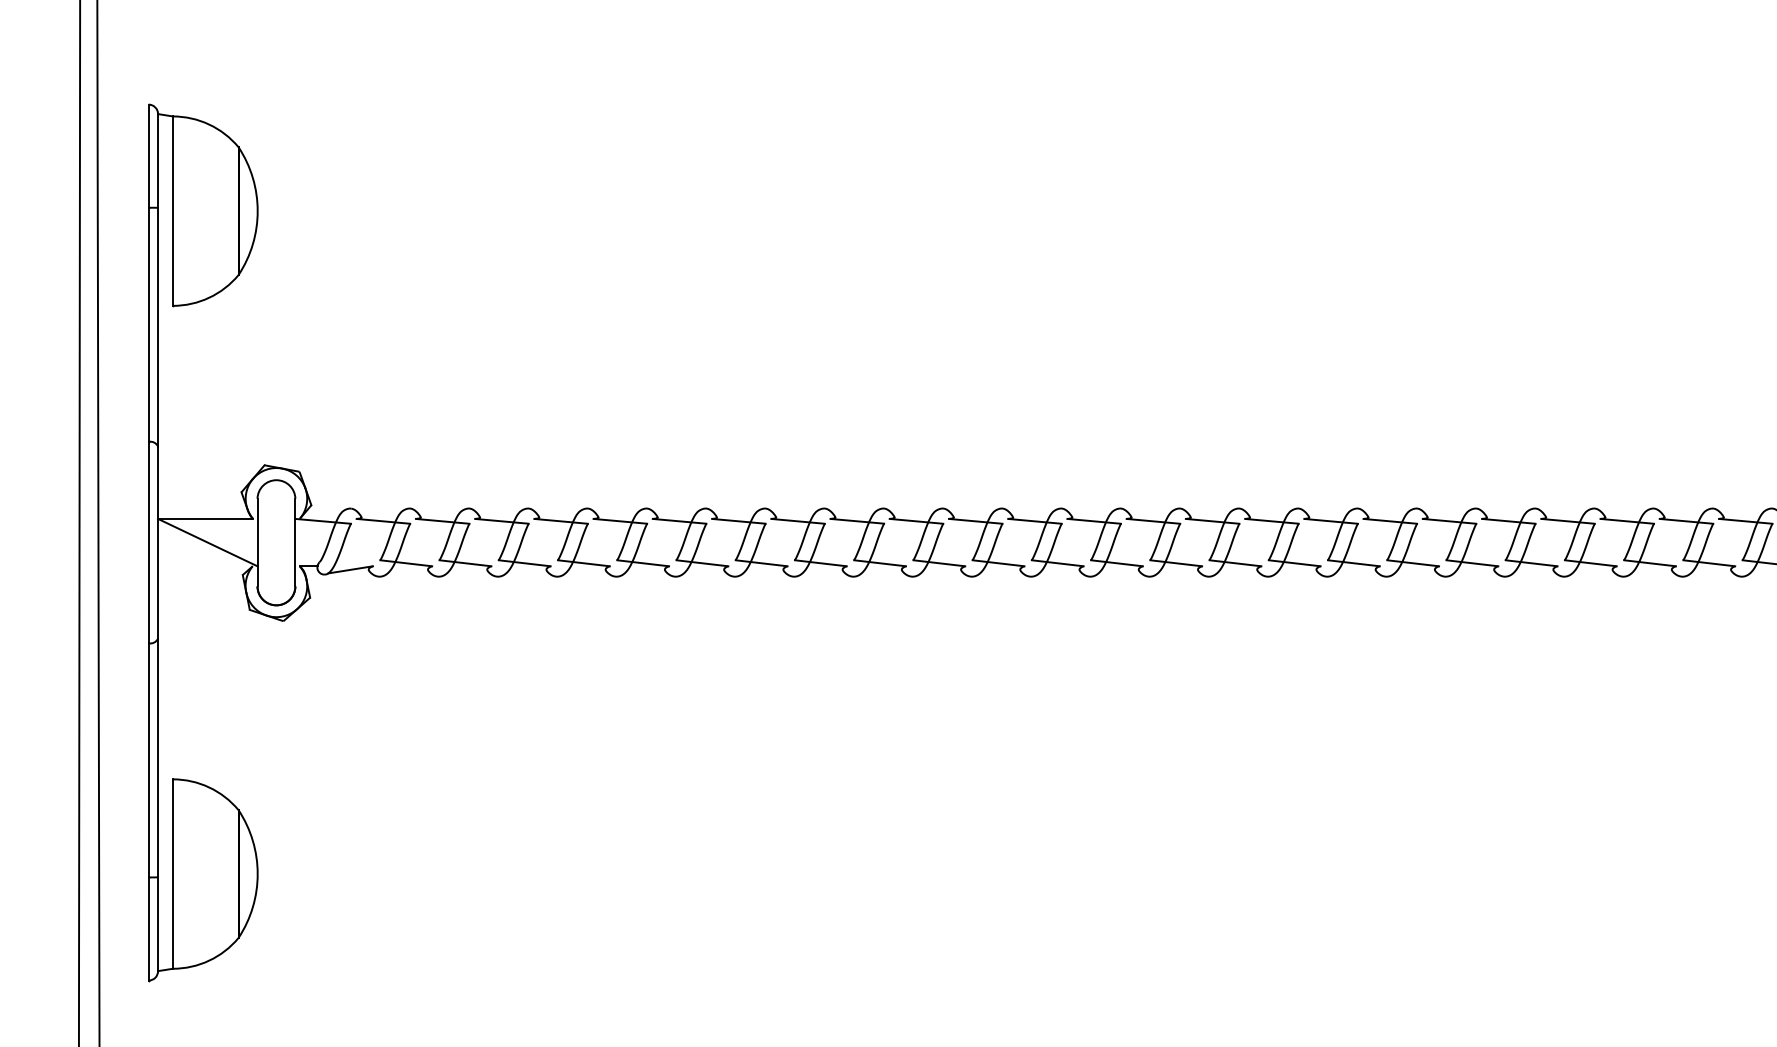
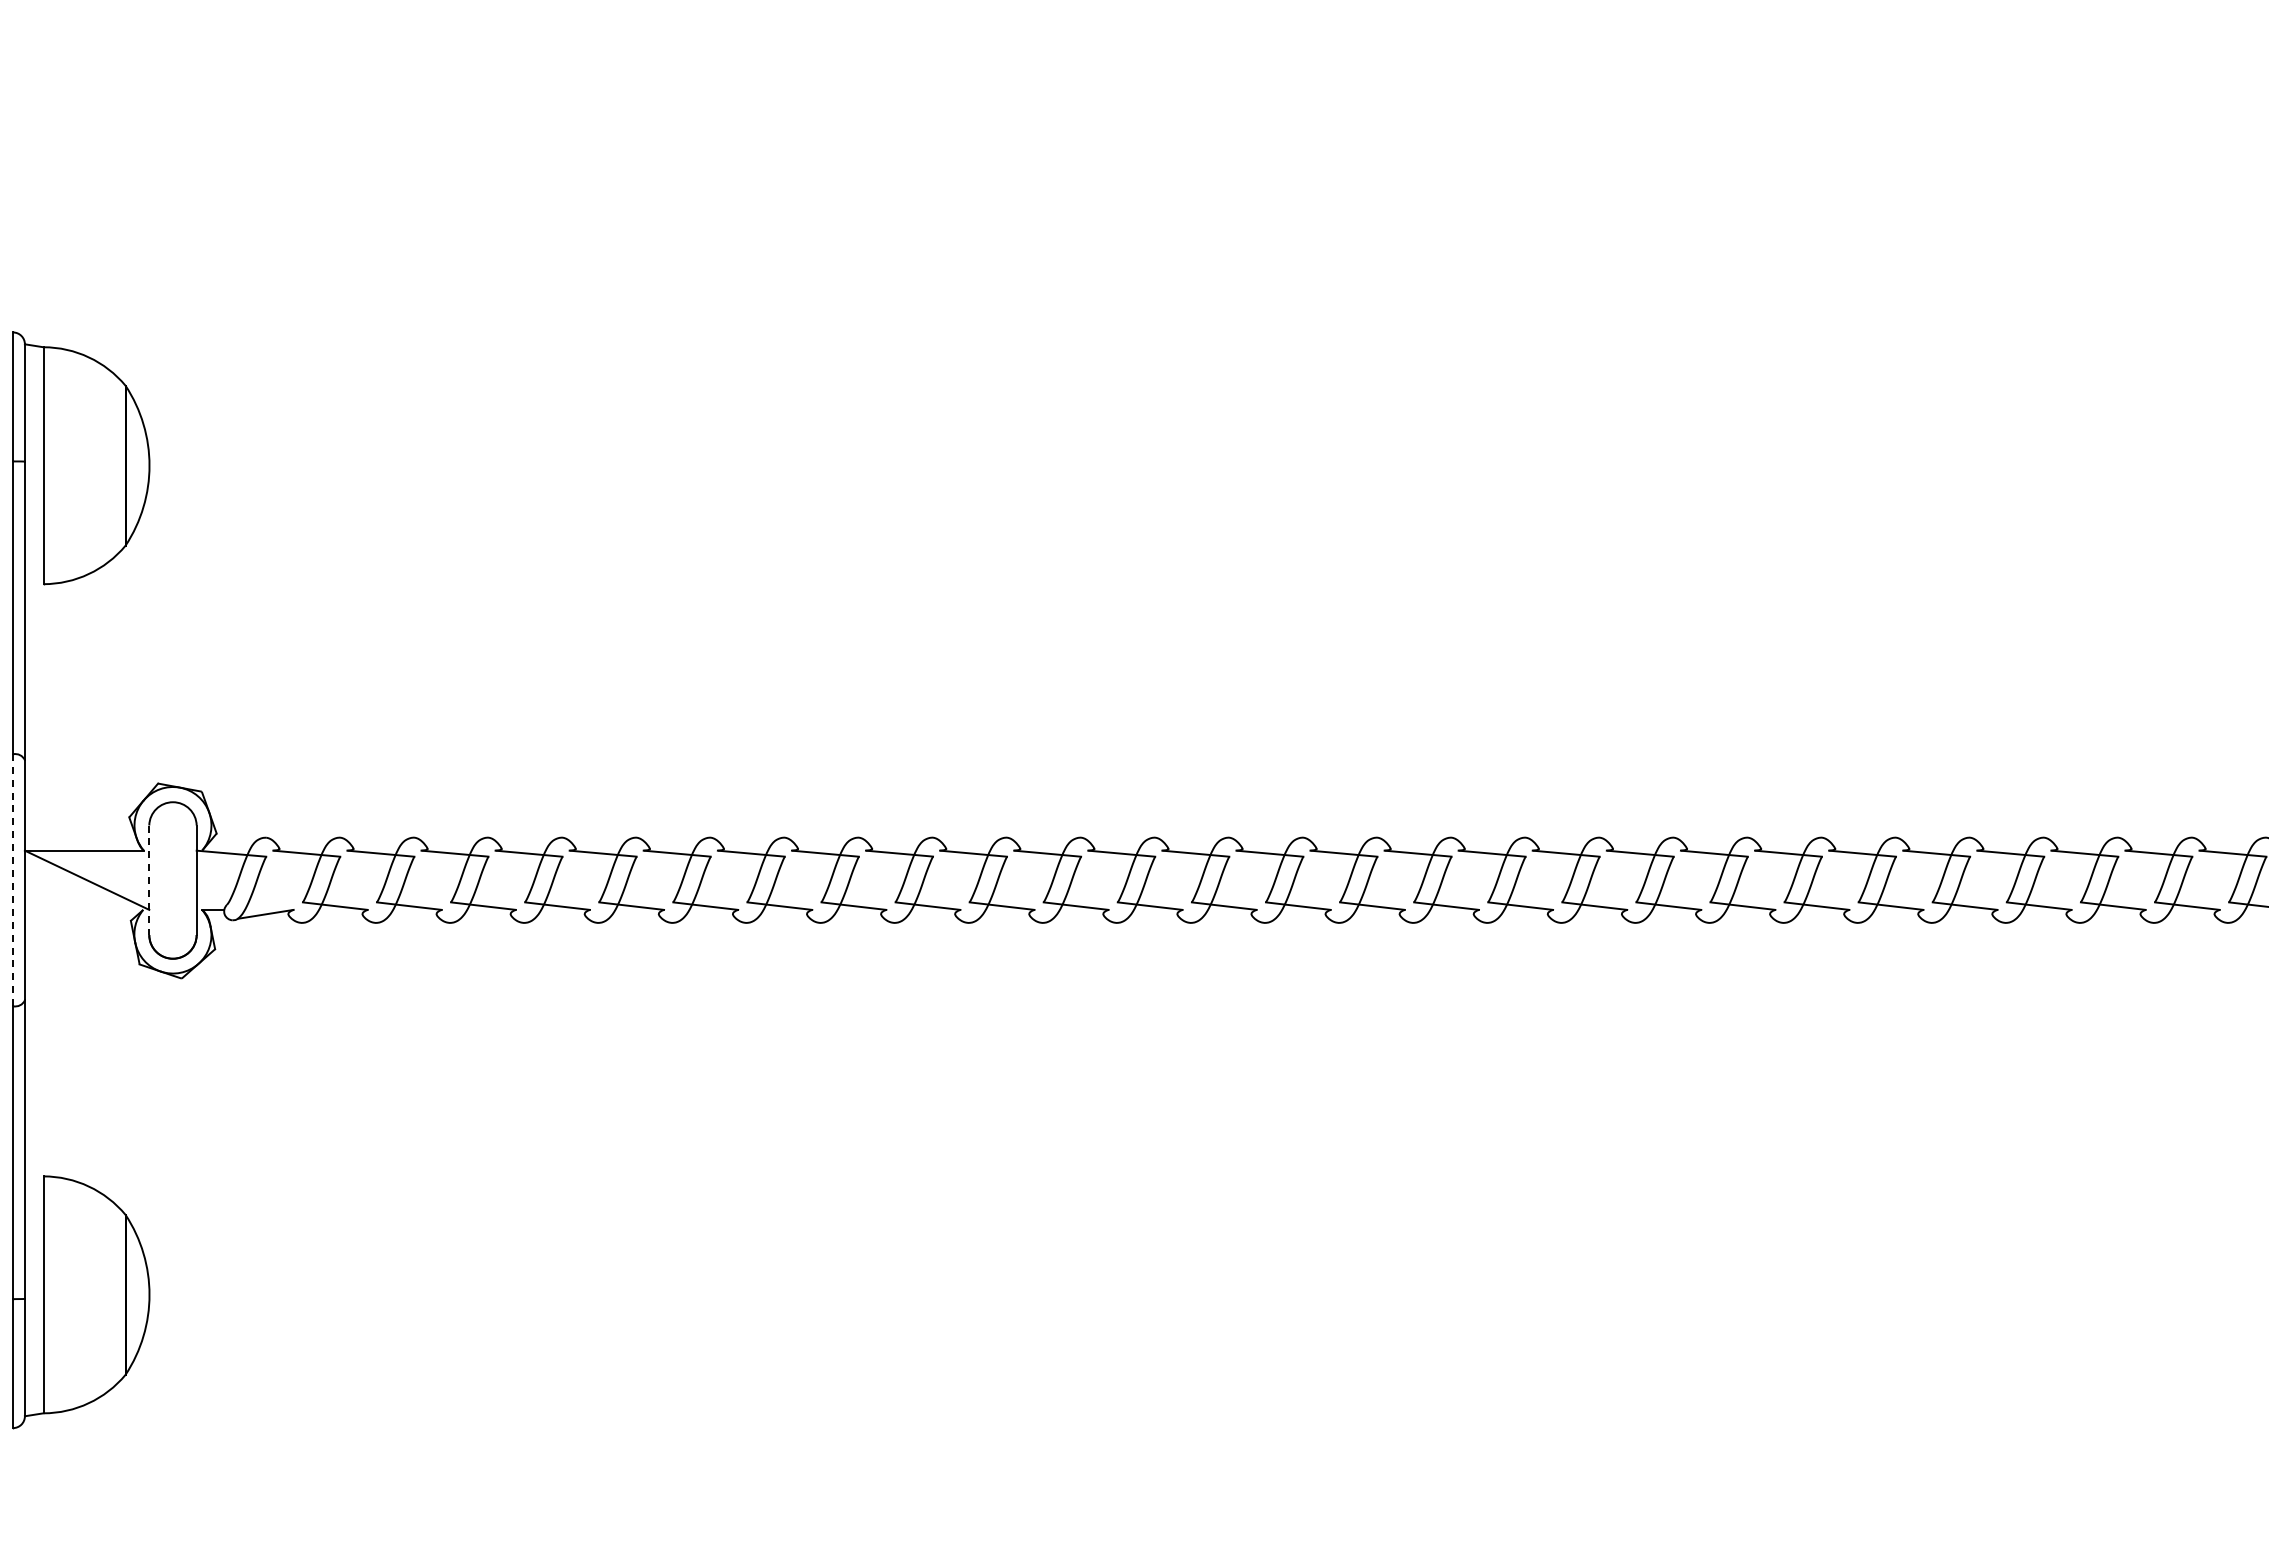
line: (148, 542) -> (13, 880), solid -> dashed
line: (257, 542) -> (149, 880), solid -> dashed

